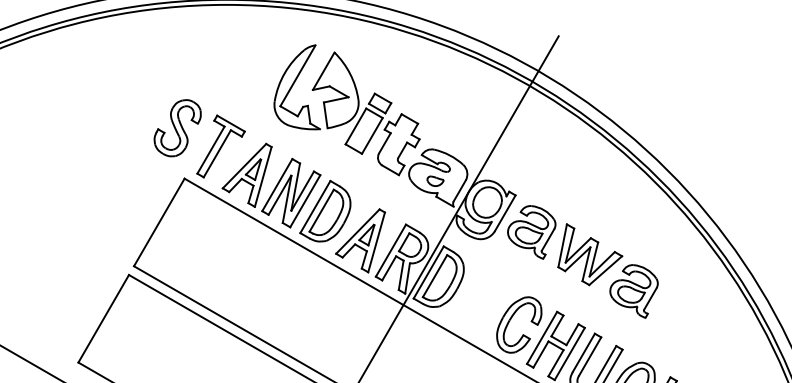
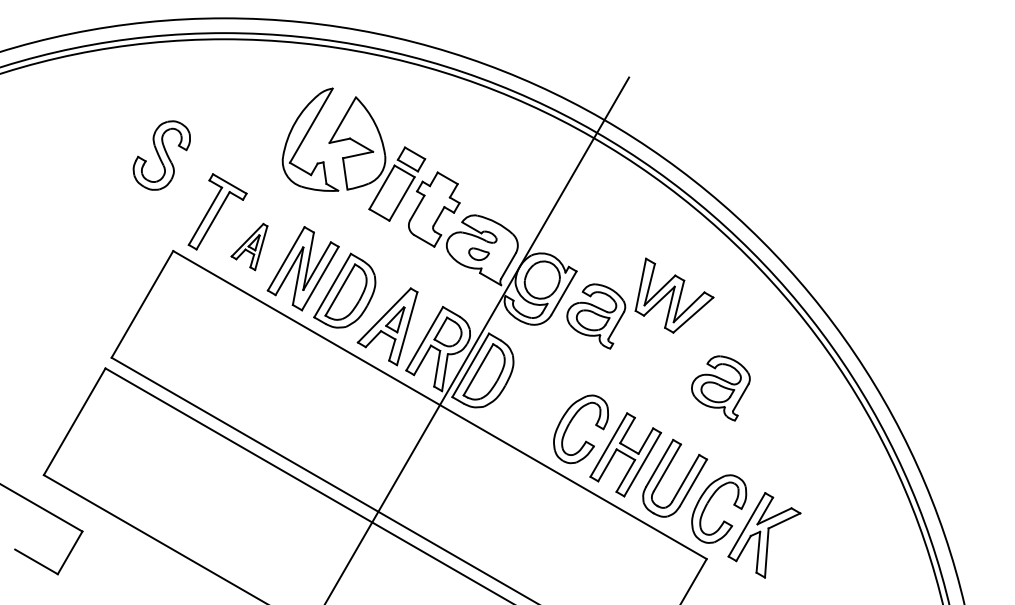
part: (177, 128) -> (161, 155), moved
part: (247, 174) -> (249, 246), size x0.6
part: (590, 254) -> (674, 295), moved

